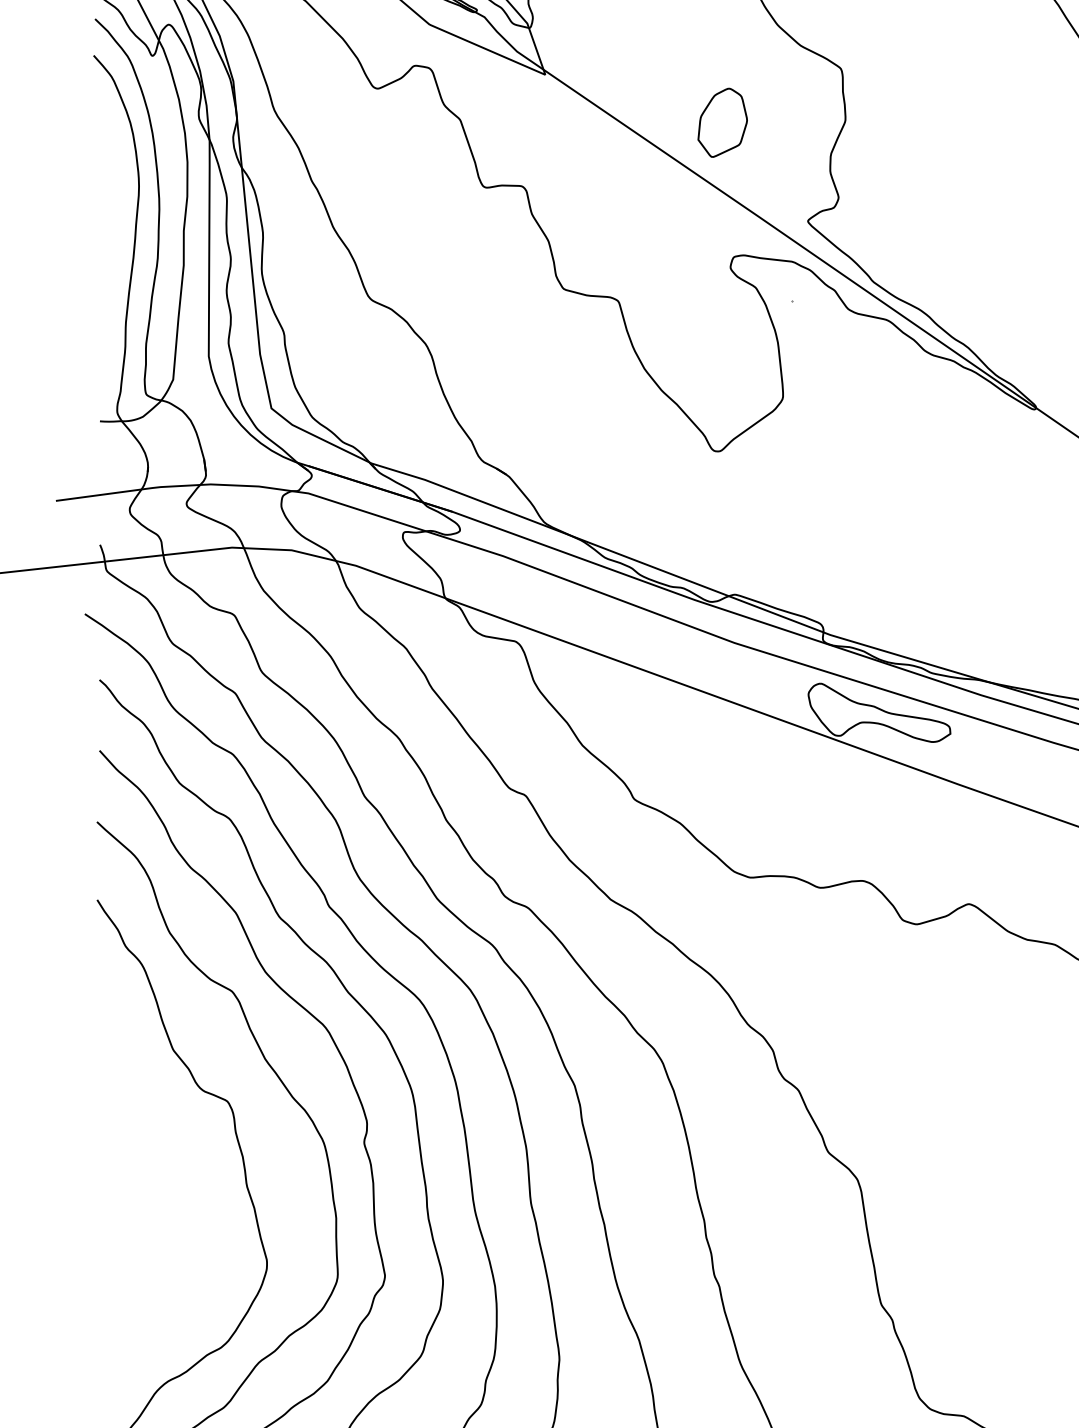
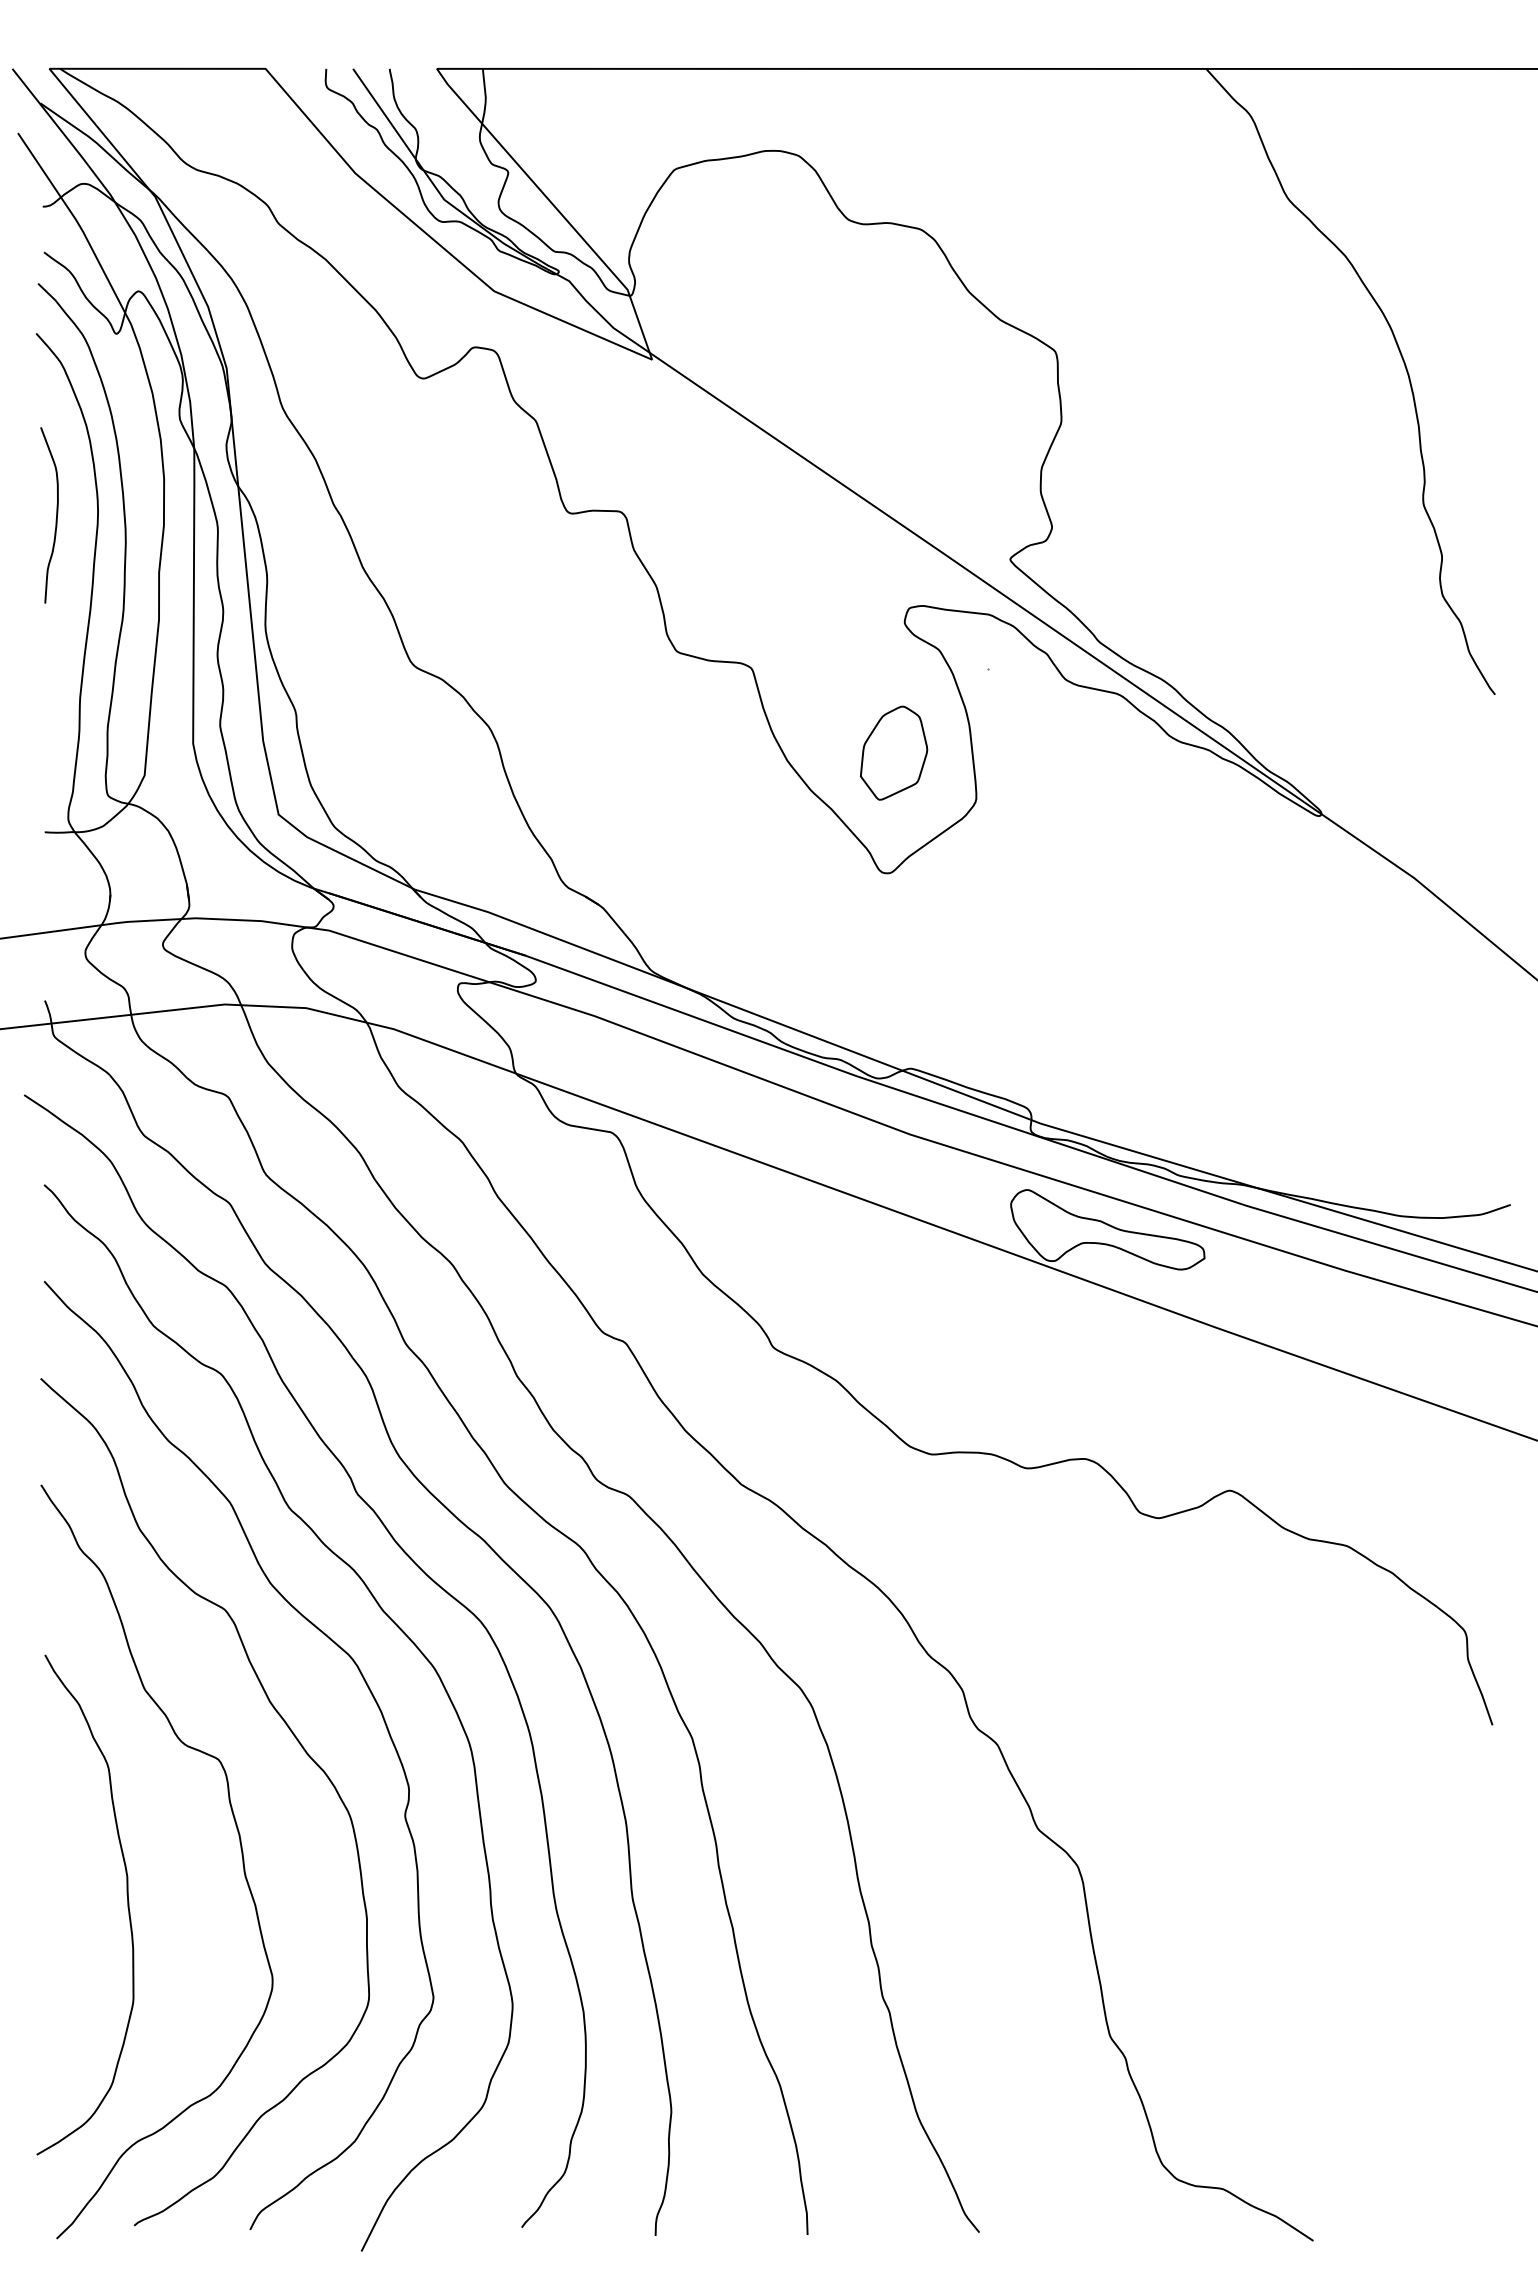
part: (723, 122) -> (894, 752), moved
curve: (108, 189) -> (56, 515), added
curve: (160, 1207) -> (127, 1904), added

